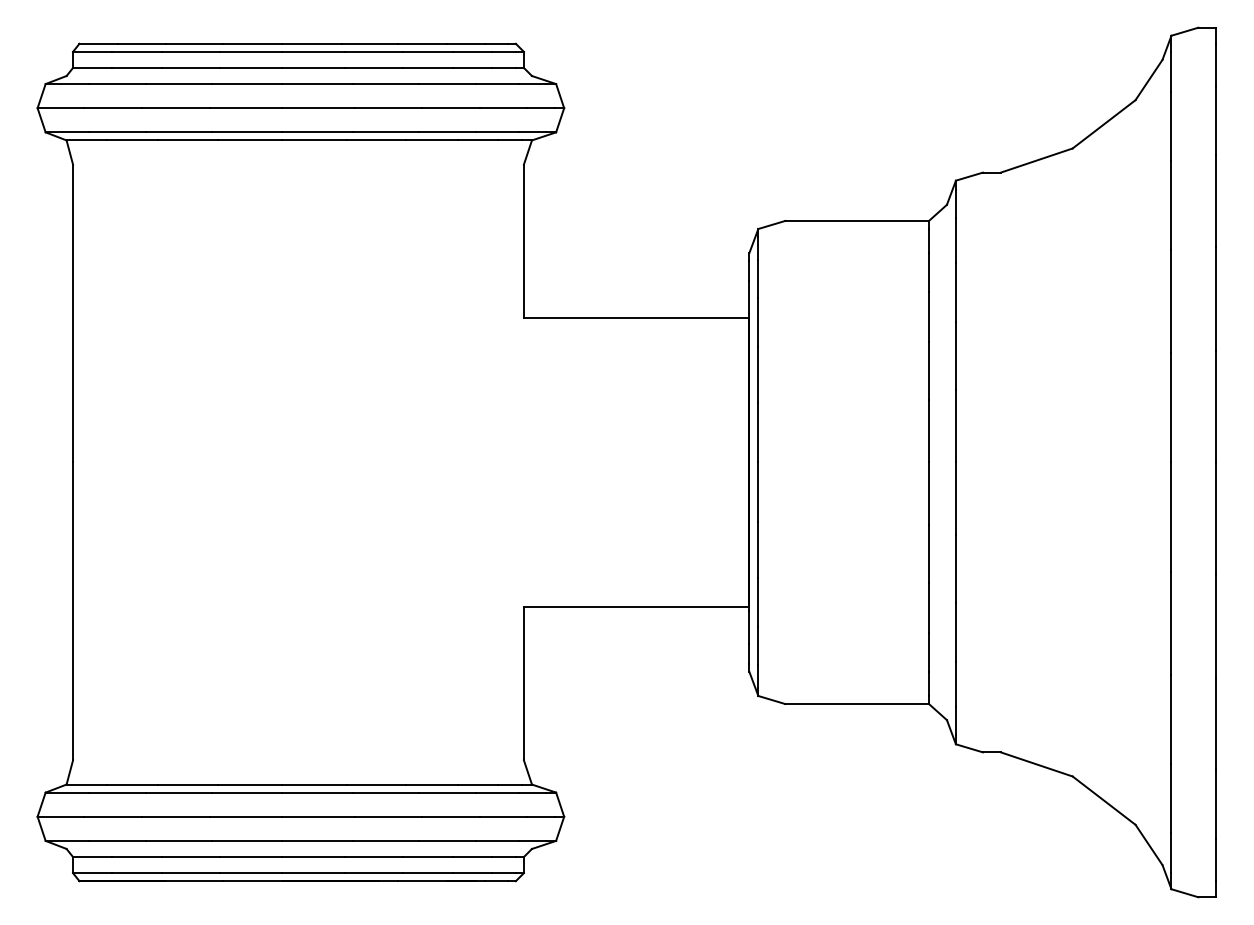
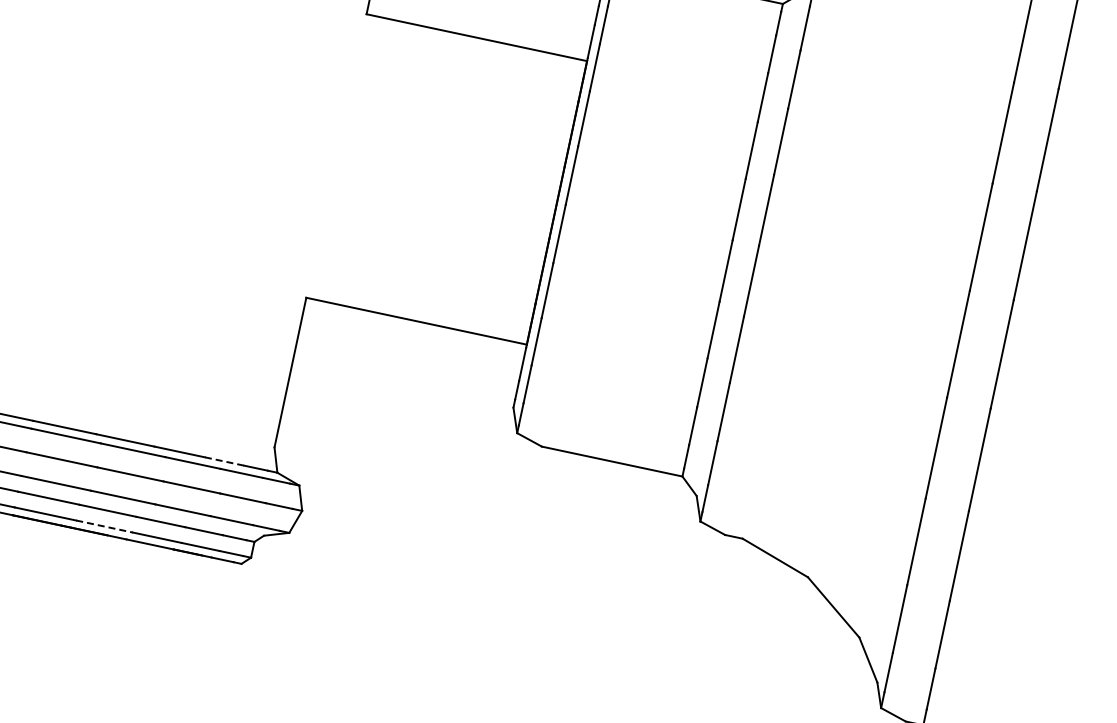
line: (478, 784) -> (225, 461), solid -> dashed
line: (374, 873) -> (104, 526), solid -> dashed

